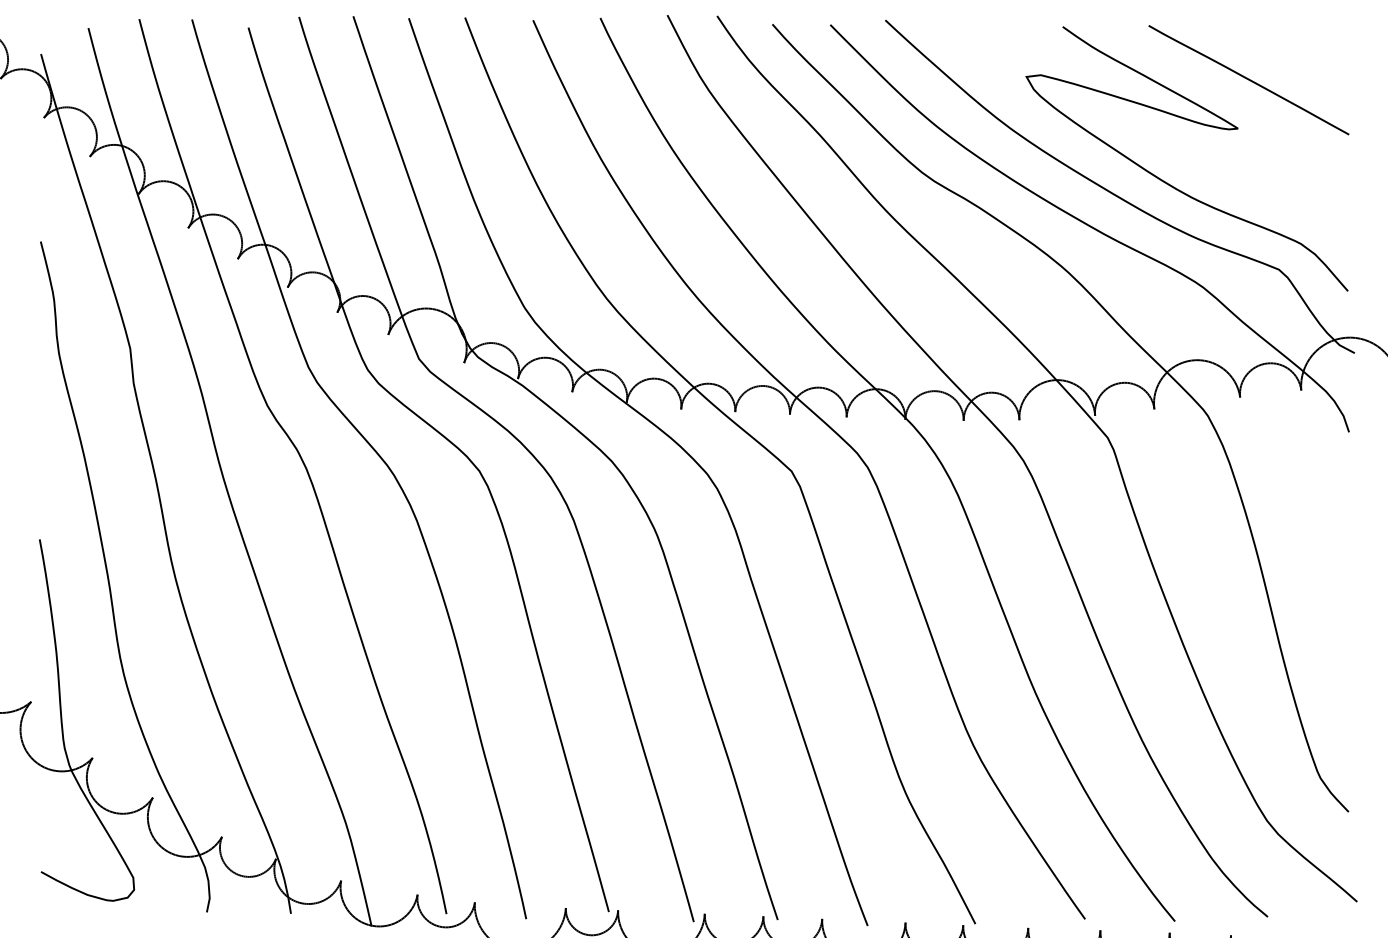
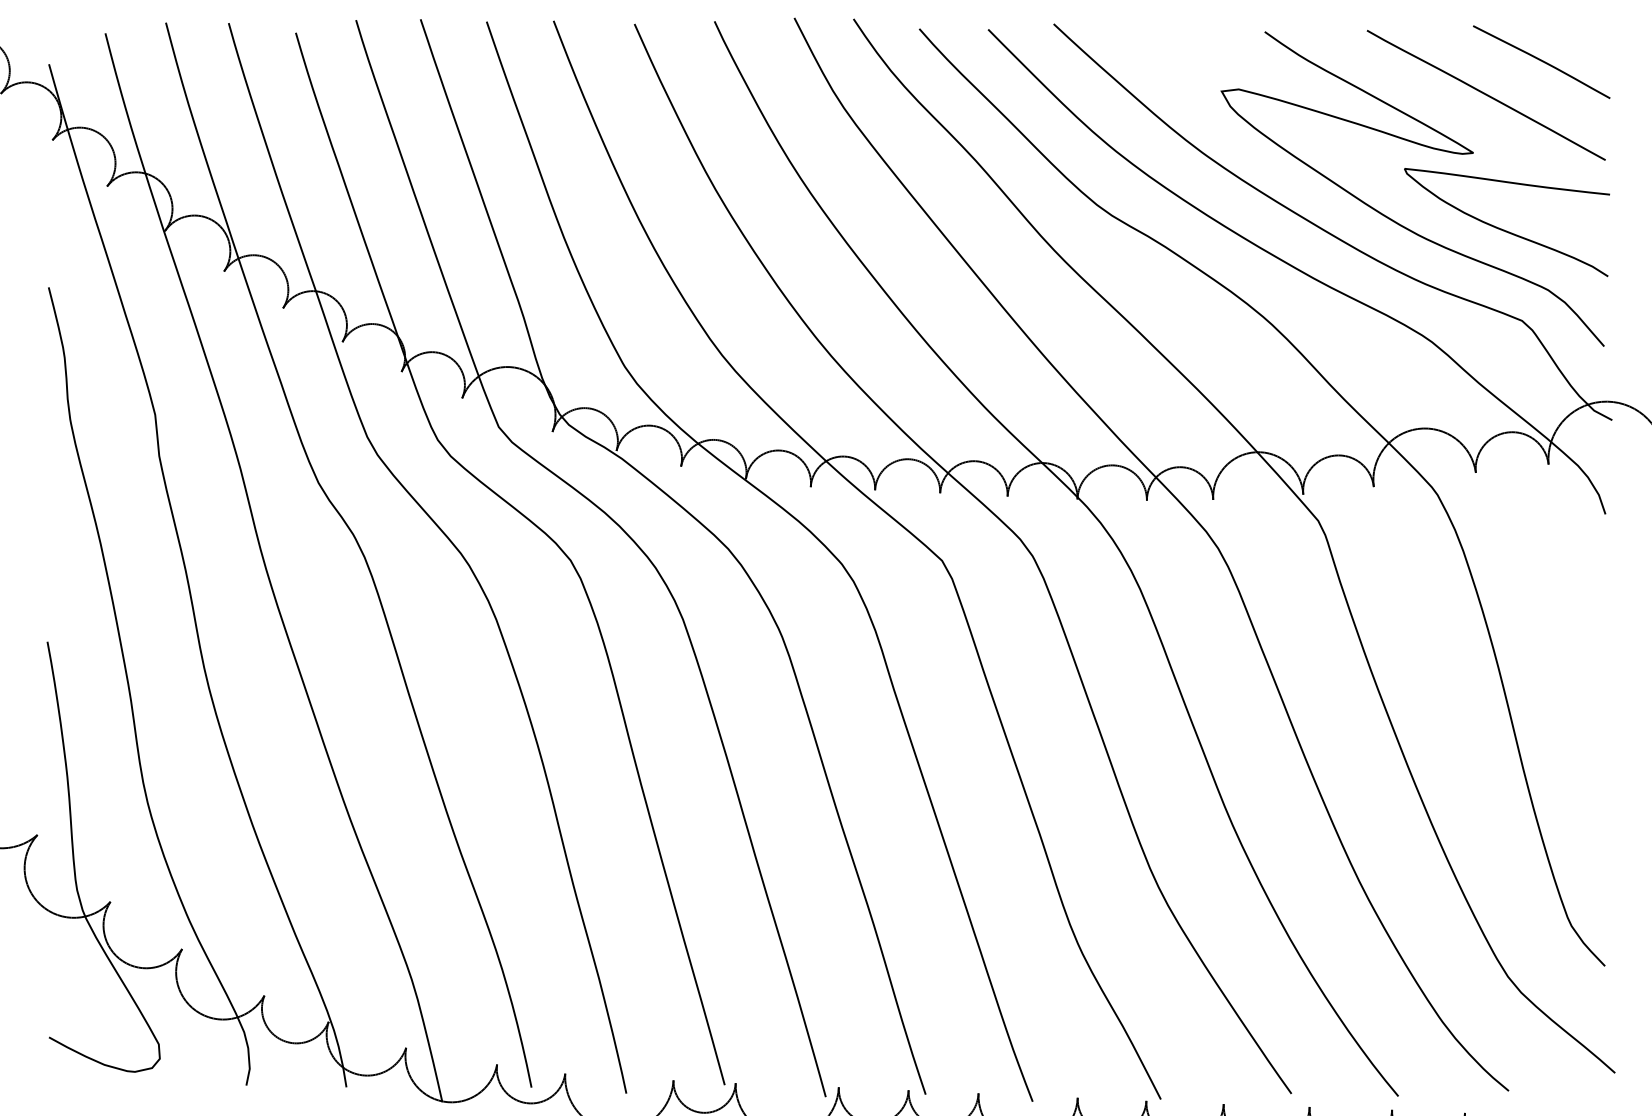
curve: (1295, 52) -> (1541, 62), added
curve: (1263, 192) -> (1503, 228), added

